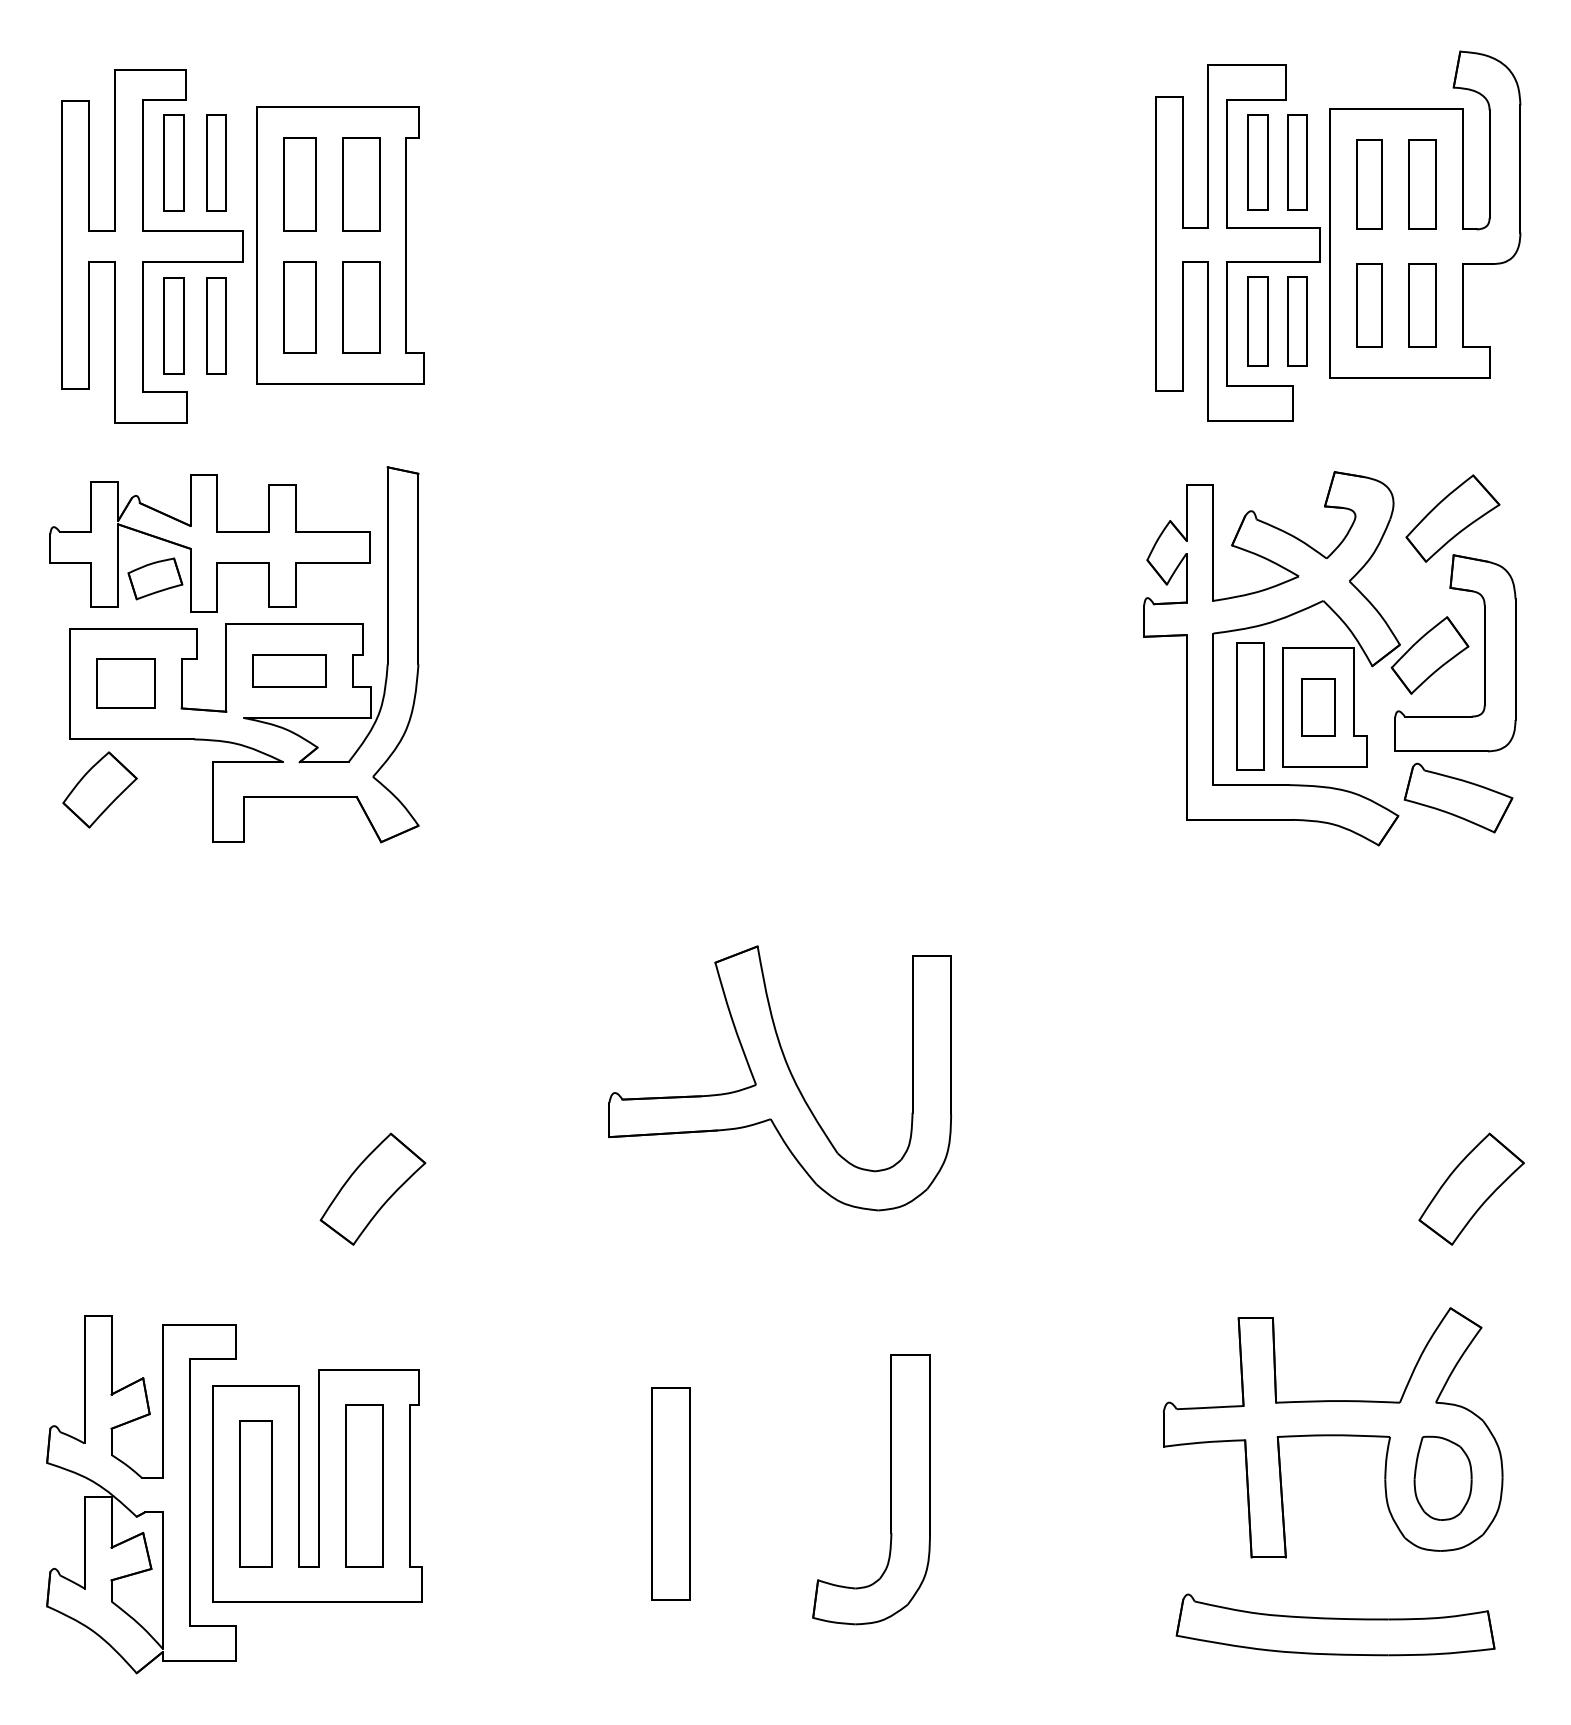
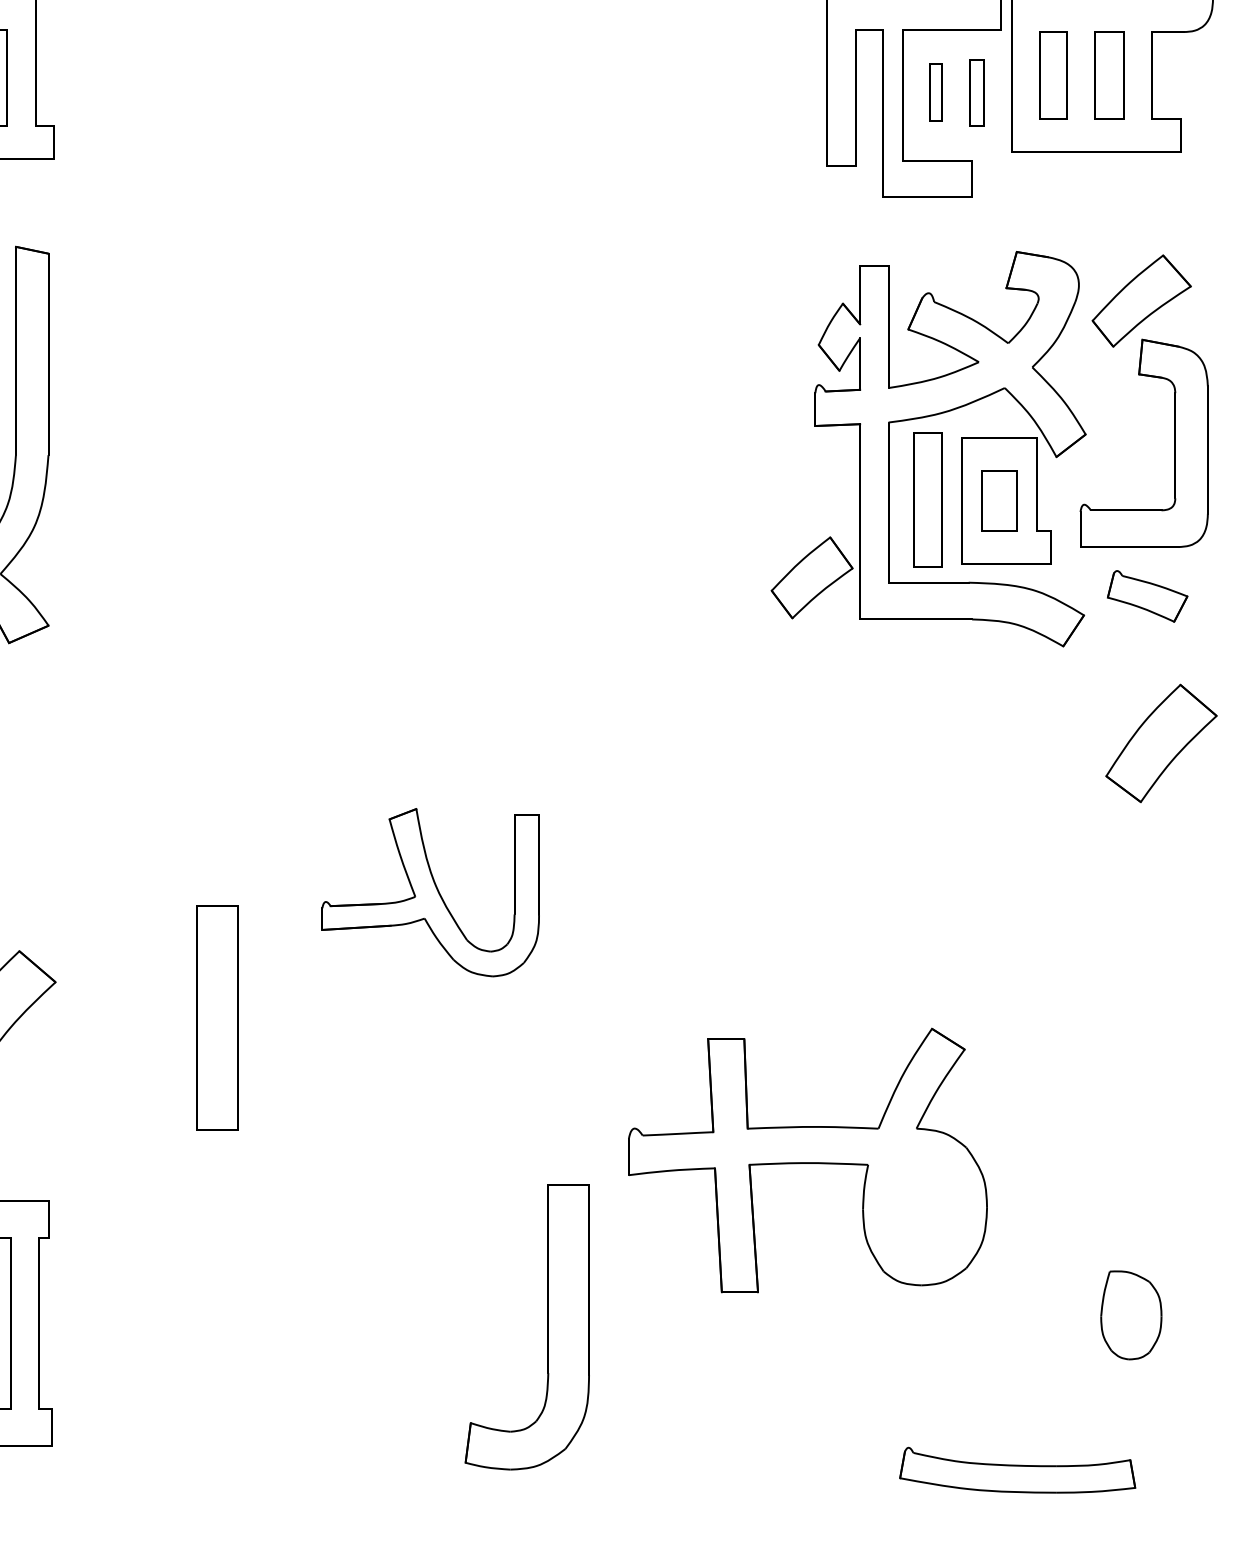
part: (1257, 321) -> (935, 92), size x0.6
part: (1297, 321) -> (977, 92), size x0.7
part: (1429, 655) -> (811, 577), moved
part: (1458, 797) -> (1147, 595), size x0.7
part: (779, 1078) -> (430, 892), size x0.6
part: (1471, 1188) -> (1161, 742), moved
part: (1333, 1432) -> (808, 1160), moved
part: (670, 1493) -> (216, 1017), moved
part: (1335, 1624) -> (1017, 1469), size x0.7

